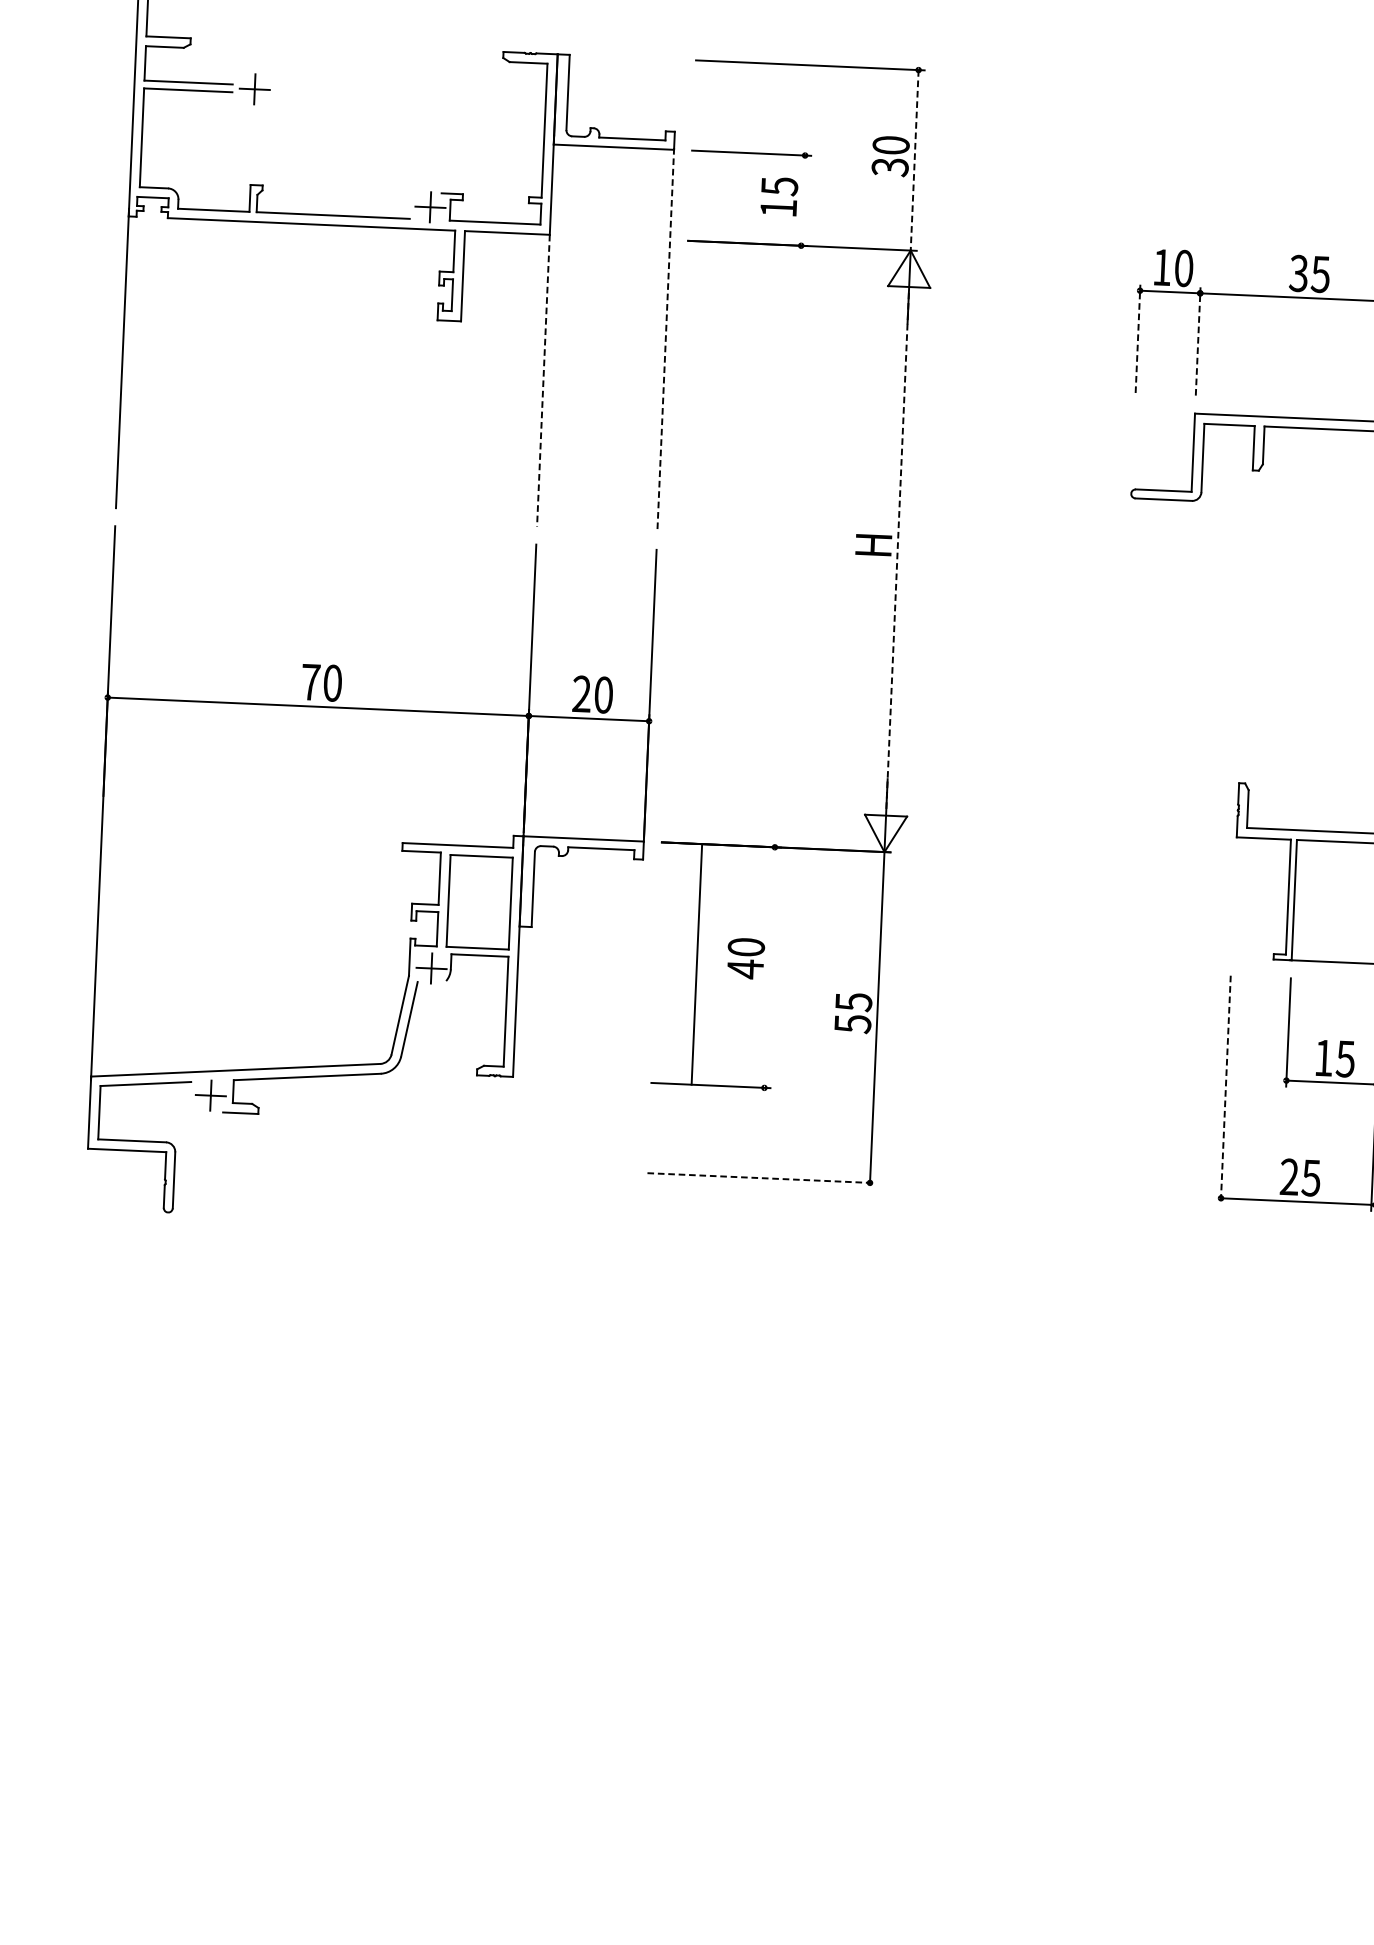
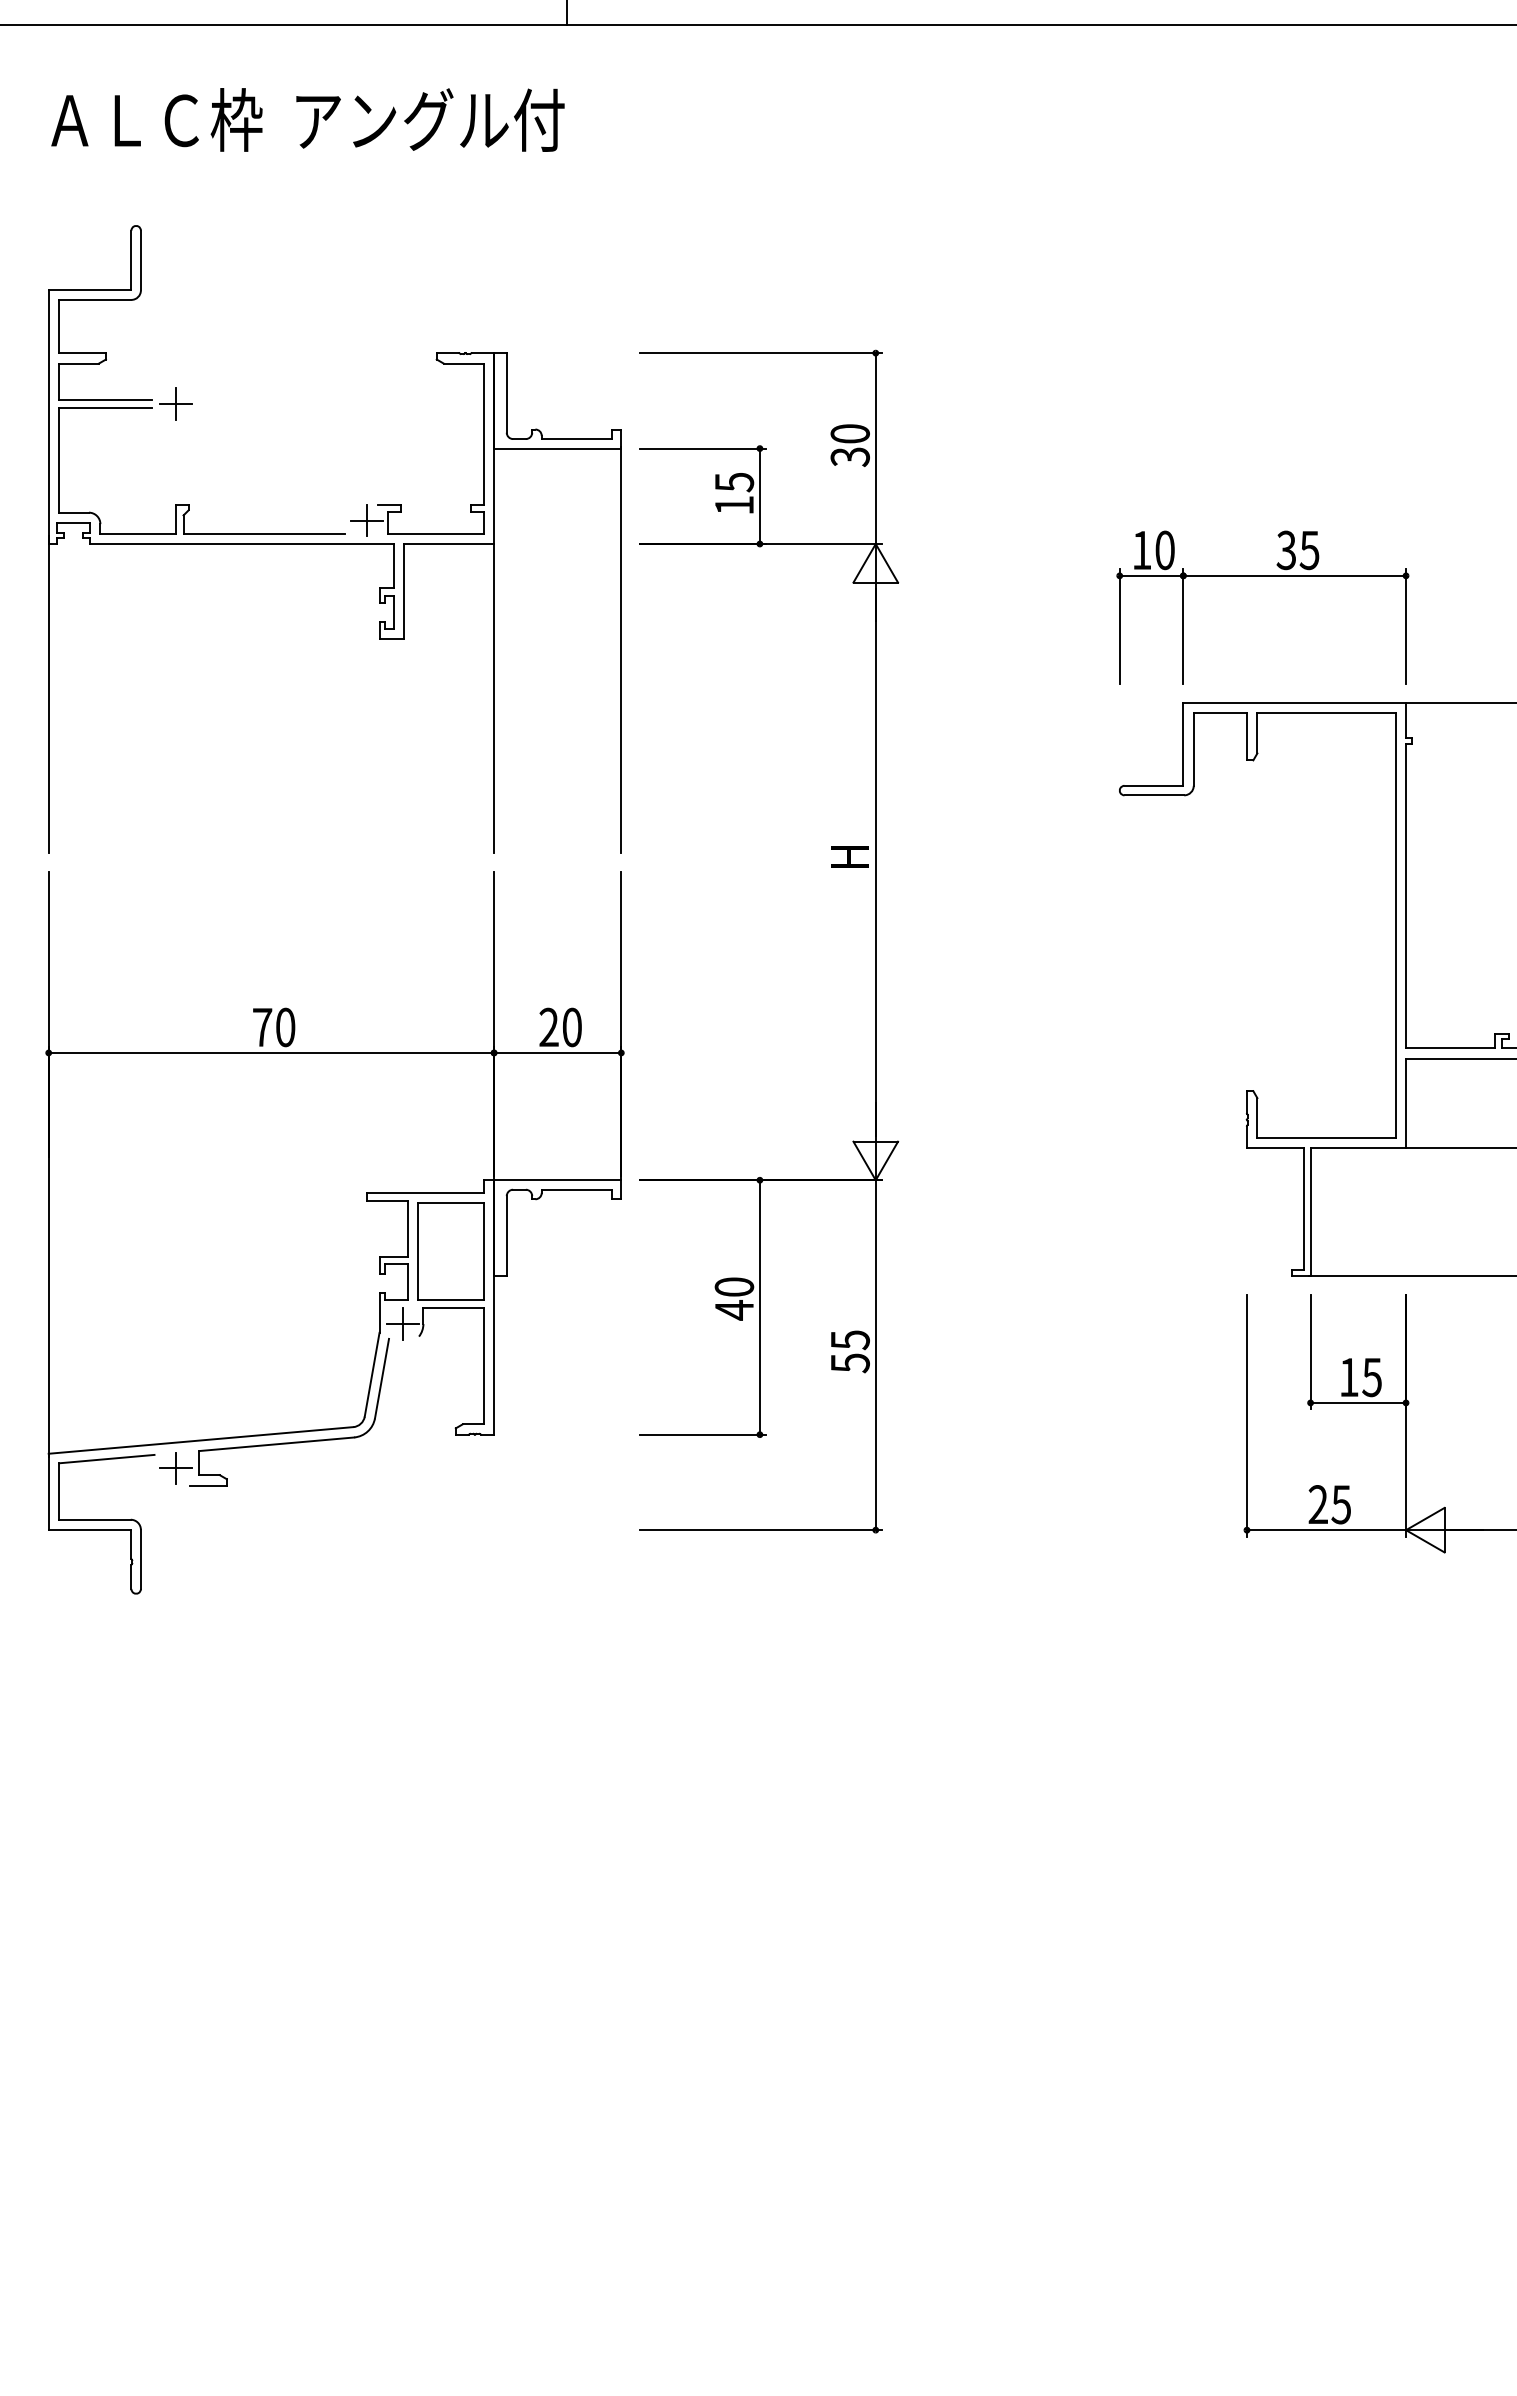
line: (914, 161) -> (875, 449), dashed -> solid
line: (802, 200) -> (759, 496), added
line: (1137, 338) -> (1119, 626), dashed -> solid
line: (665, 339) -> (621, 649), dashed -> solid
line: (1198, 341) -> (1183, 626), dashed -> solid
line: (543, 380) -> (494, 698), dashed -> solid
line: (897, 551) -> (875, 862), dashed -> solid
line: (696, 964) -> (759, 1307), moved
line: (1226, 1089) -> (1247, 1415), dashed -> solid
line: (761, 1178) -> (761, 1530), dashed -> solid

